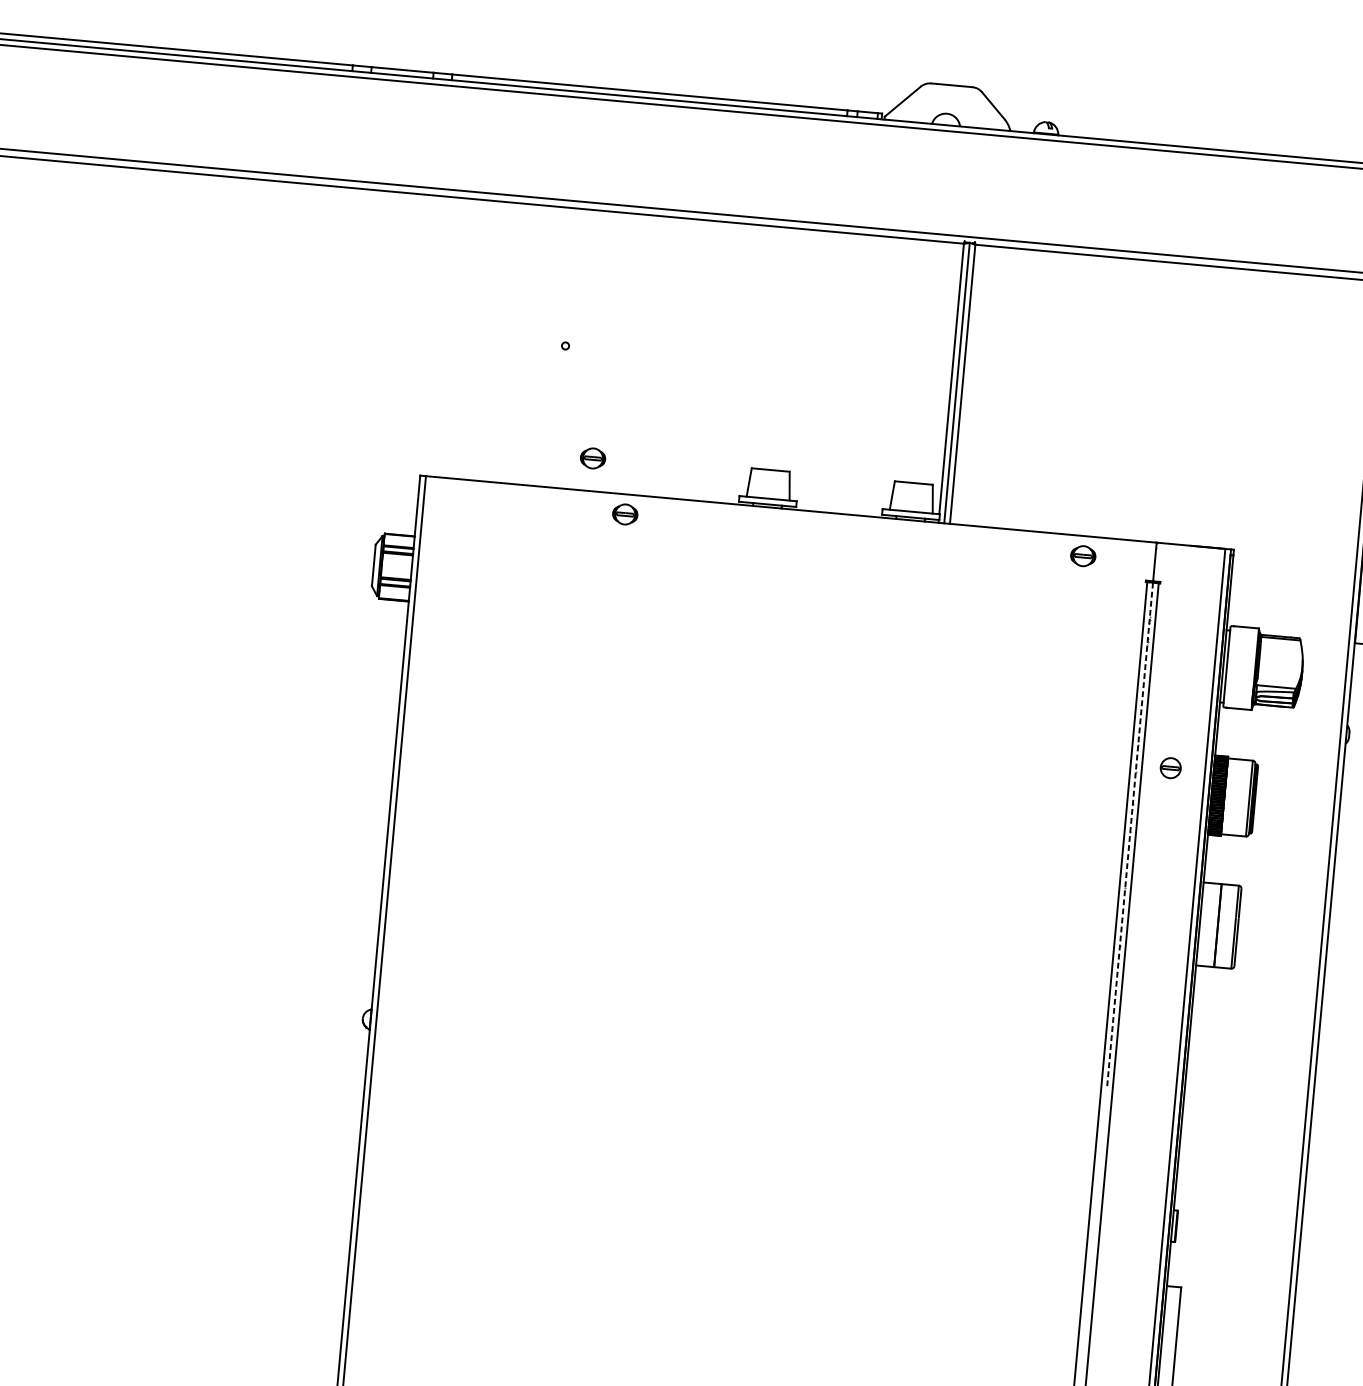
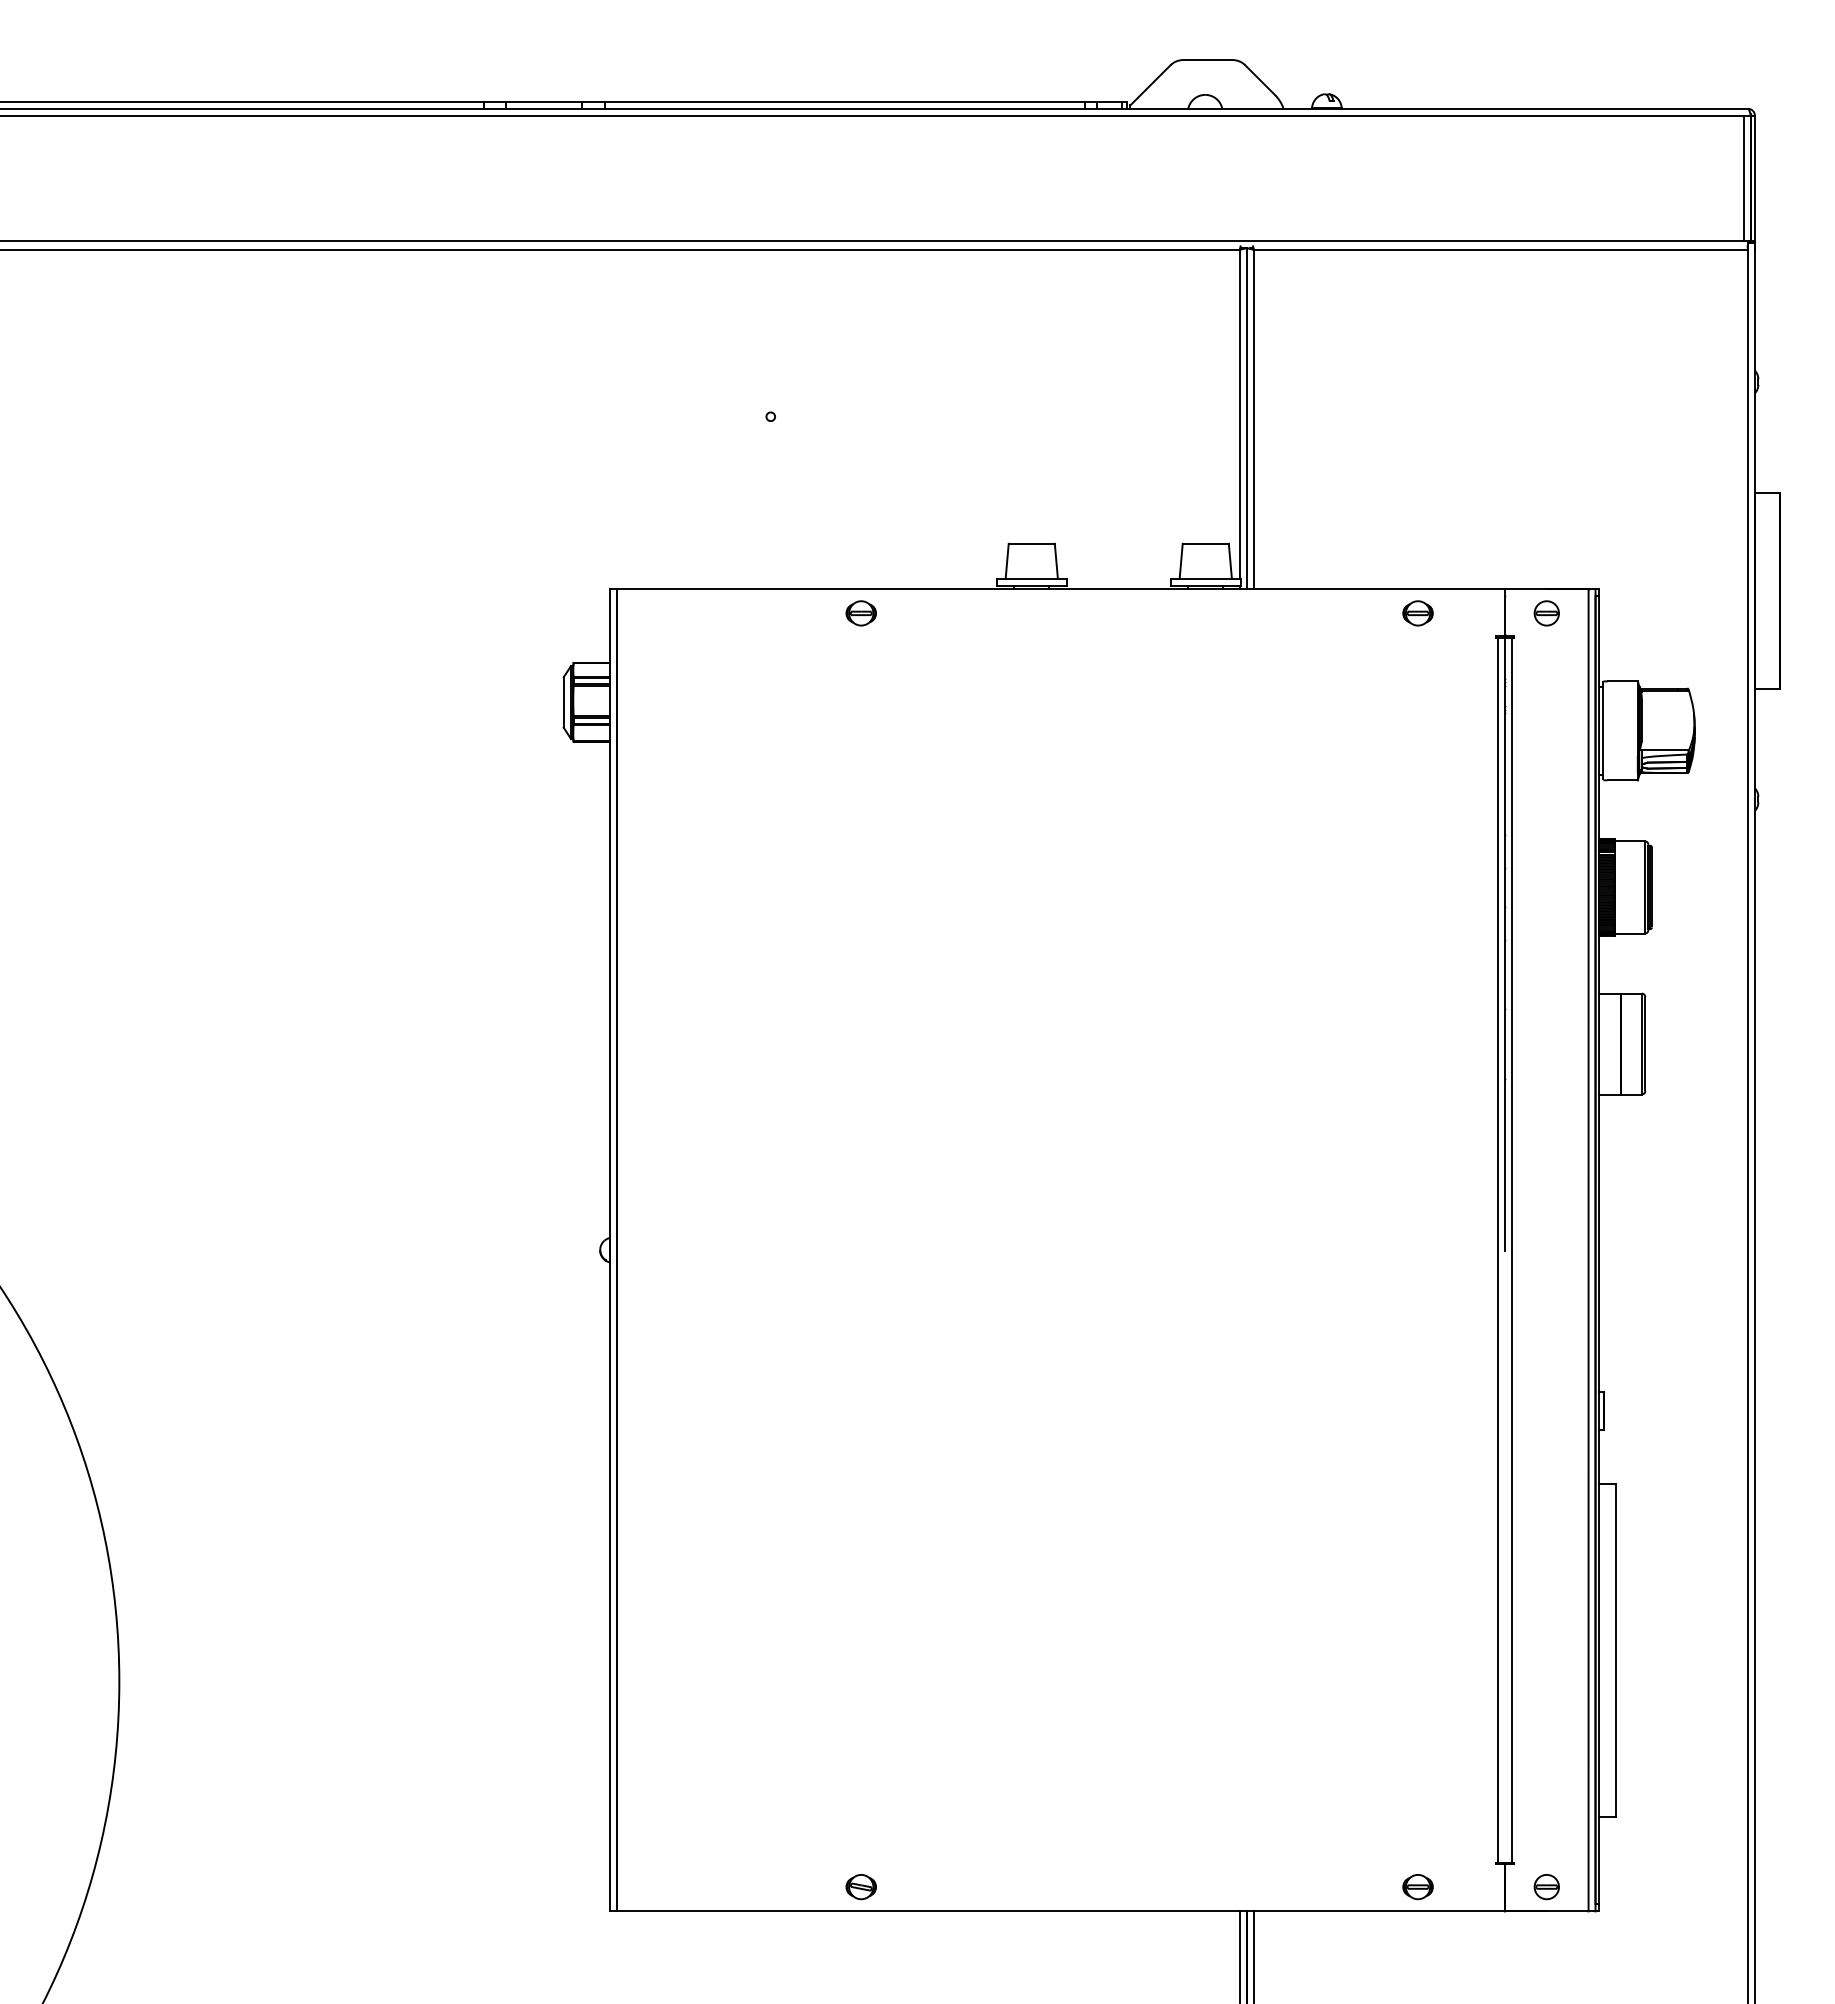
part: (592, 458) -> (815, 549), removed
part: (1170, 768) -> (1546, 613), moved
line: (1130, 835) -> (1505, 944), dashed -> solid

